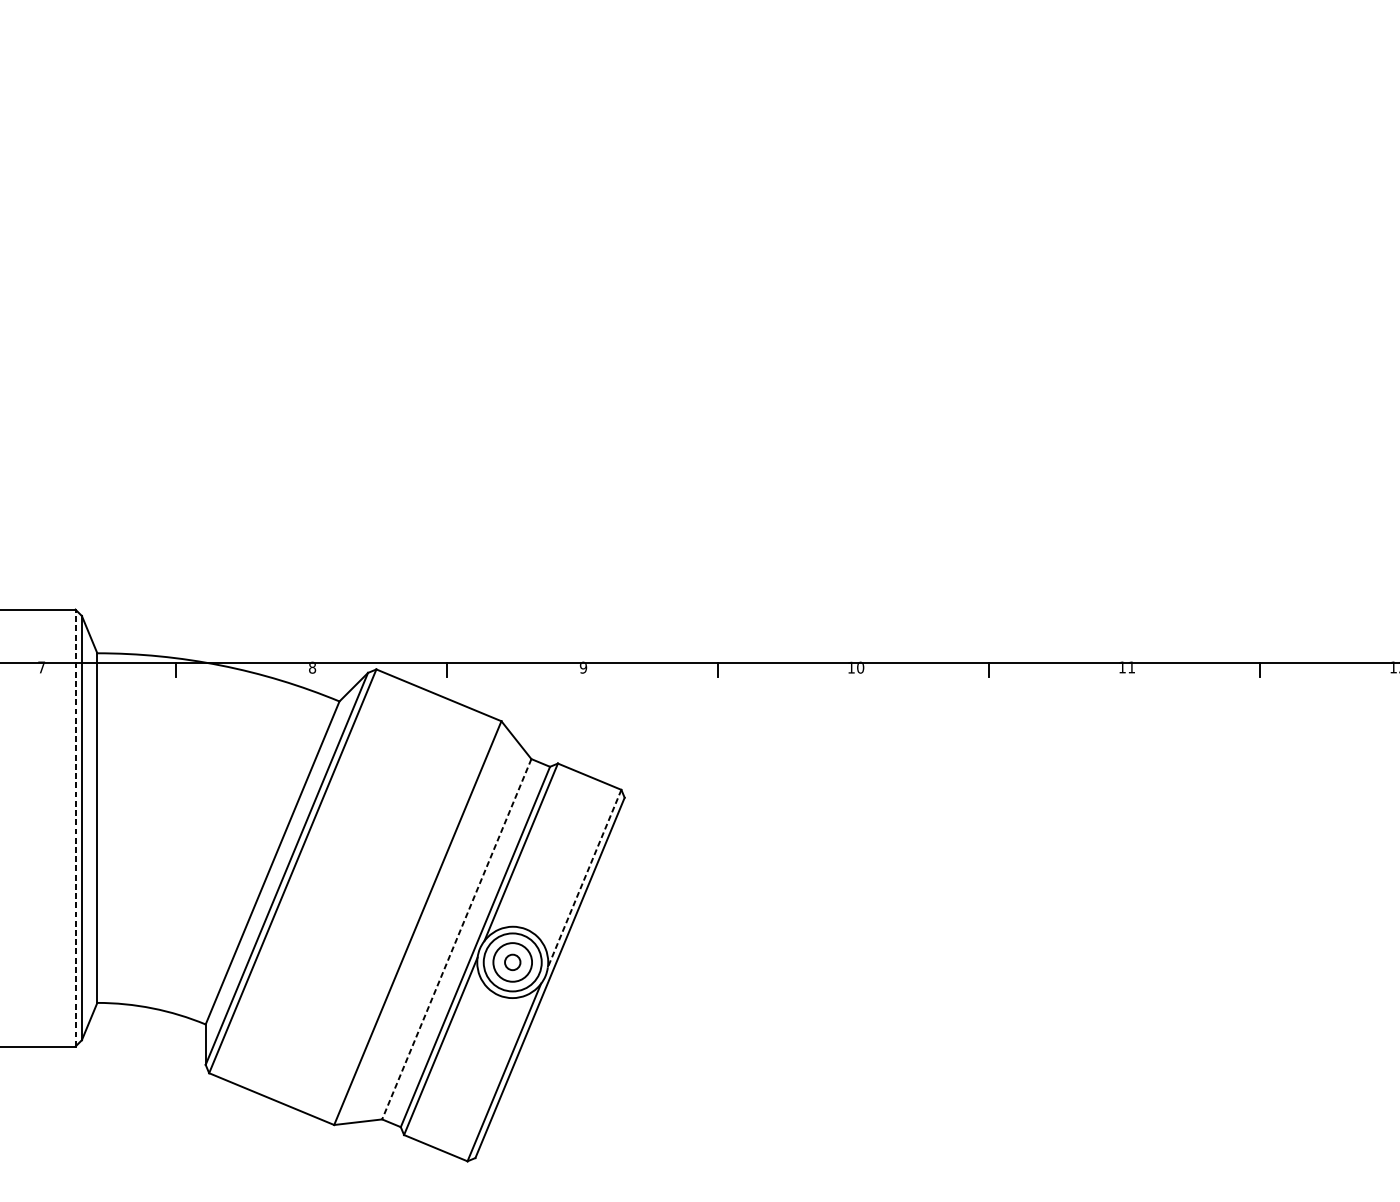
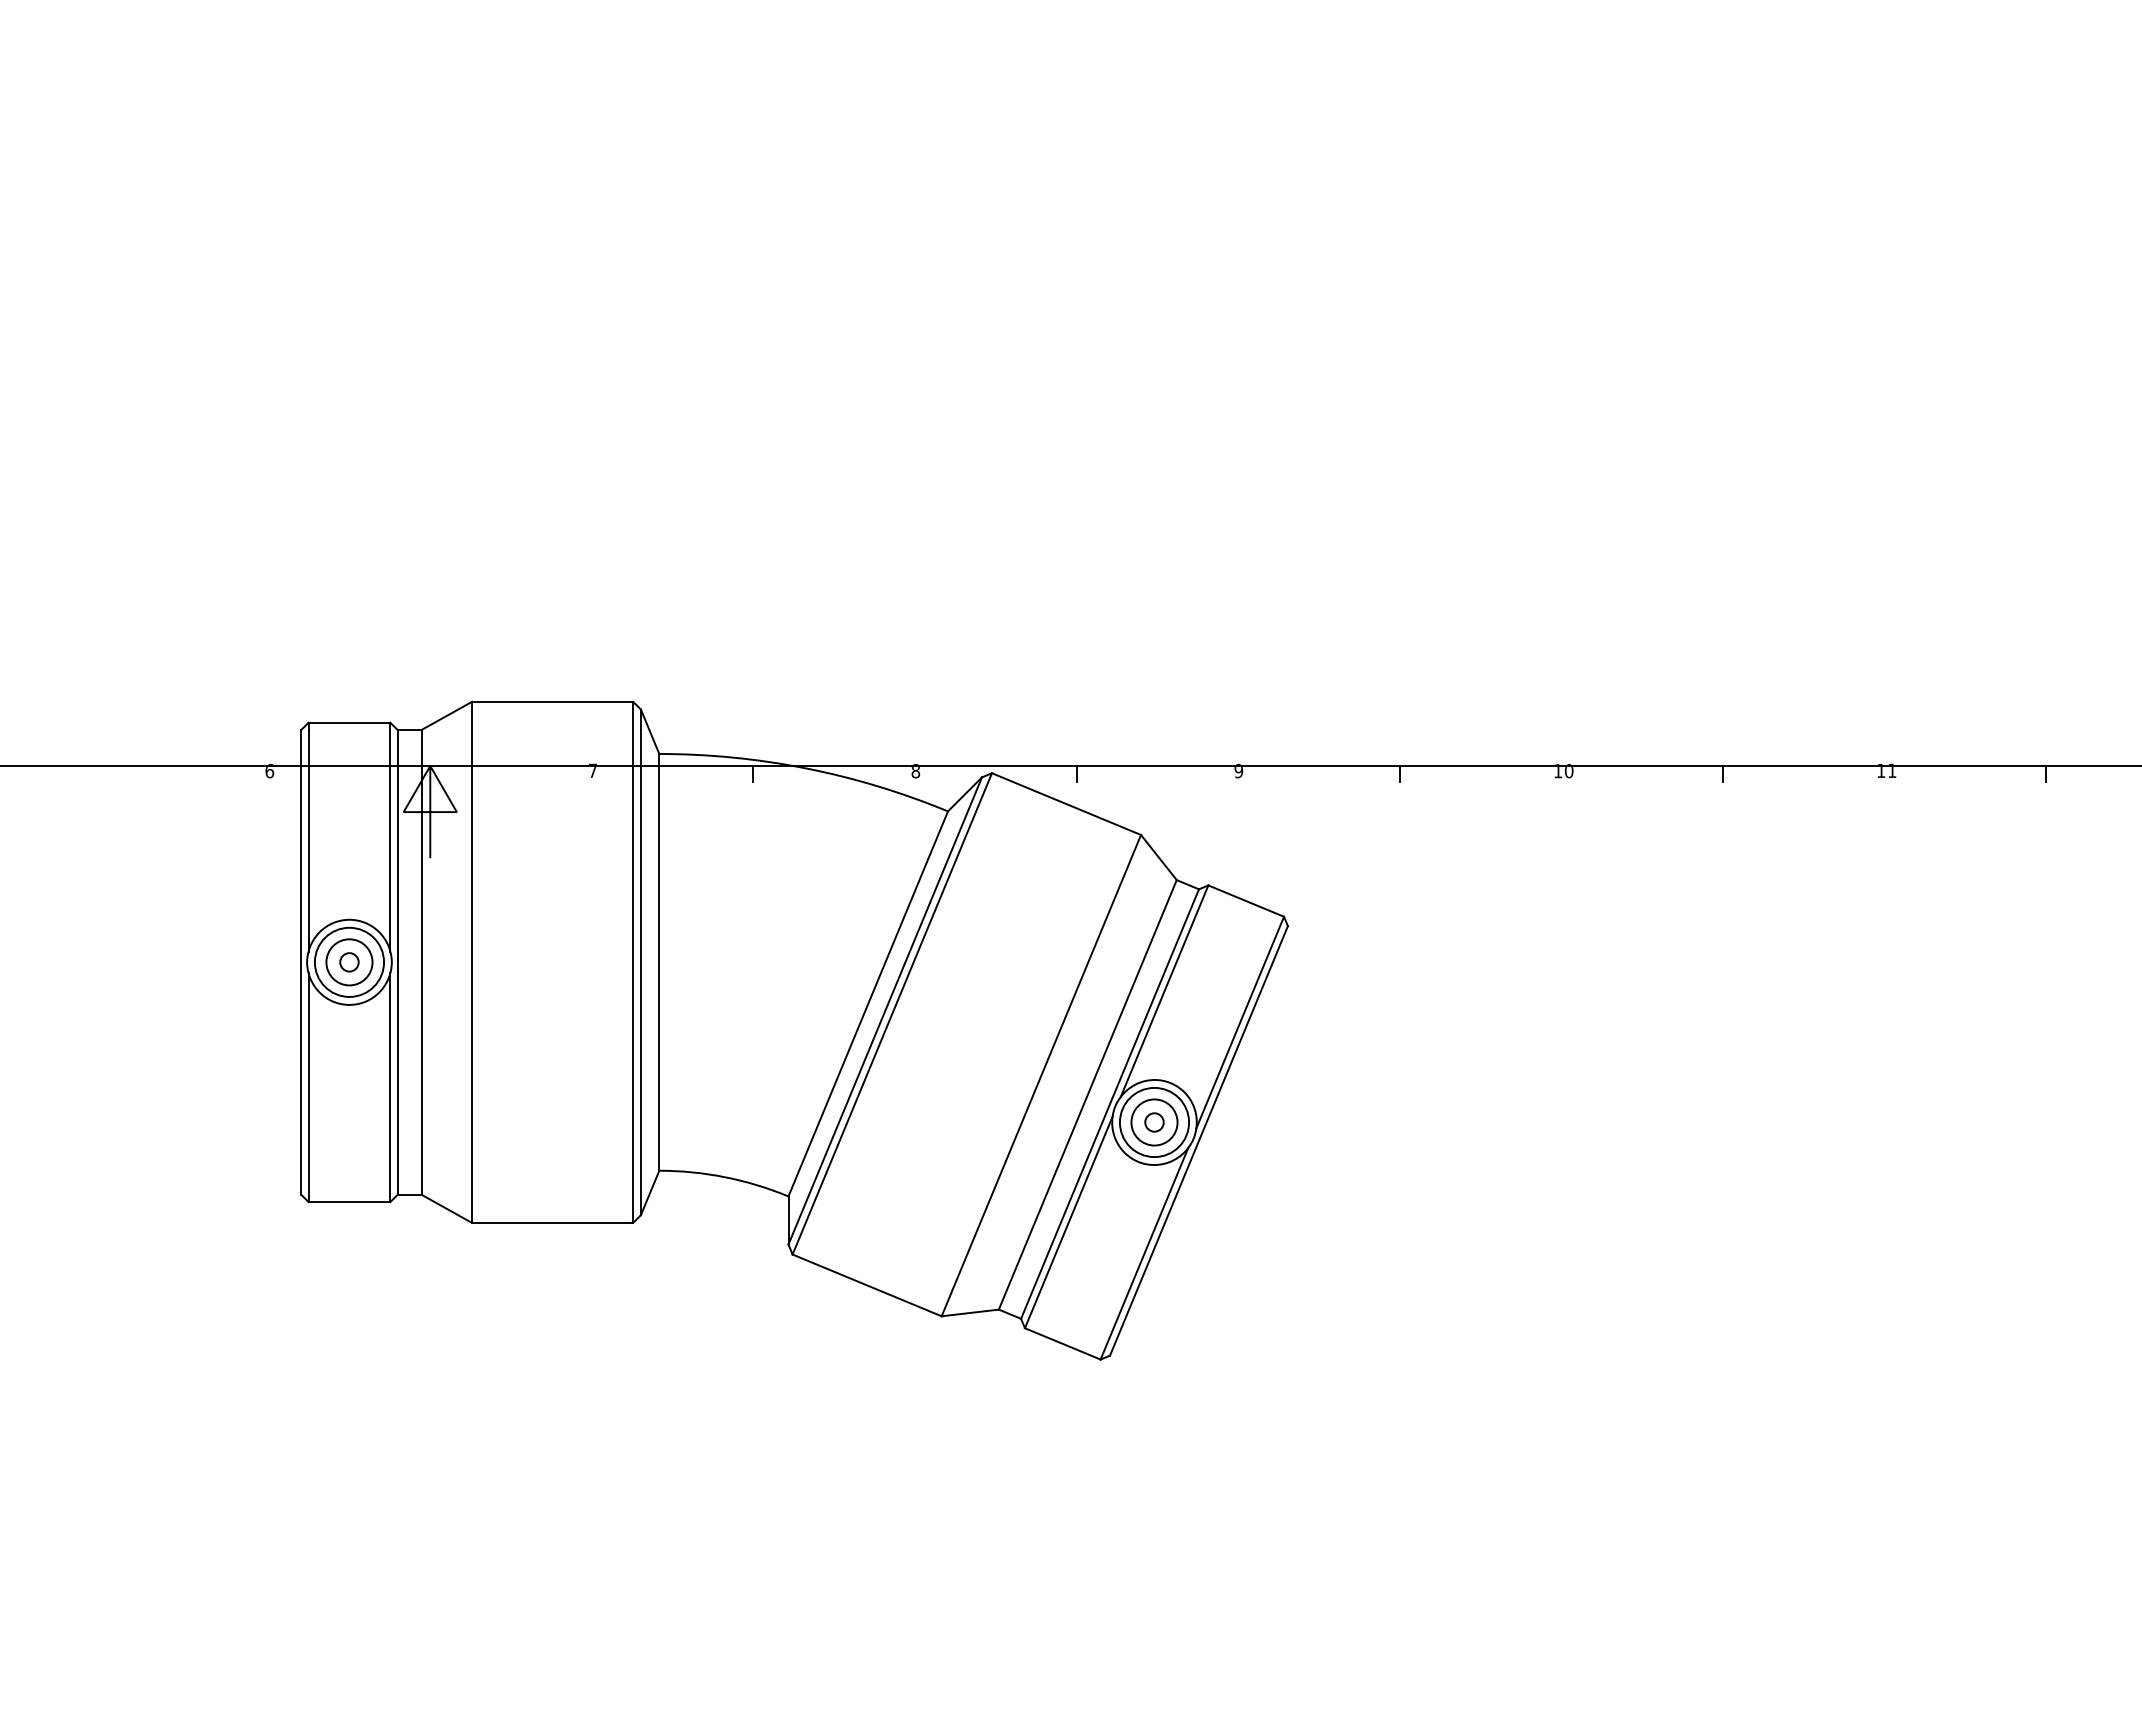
line: (75, 827) -> (633, 961), dashed -> solid
line: (584, 878) -> (1240, 1022), dashed -> solid
line: (456, 939) -> (1087, 1095), dashed -> solid

